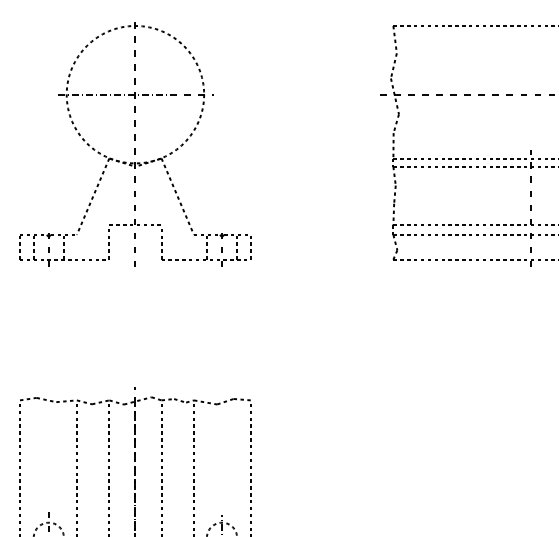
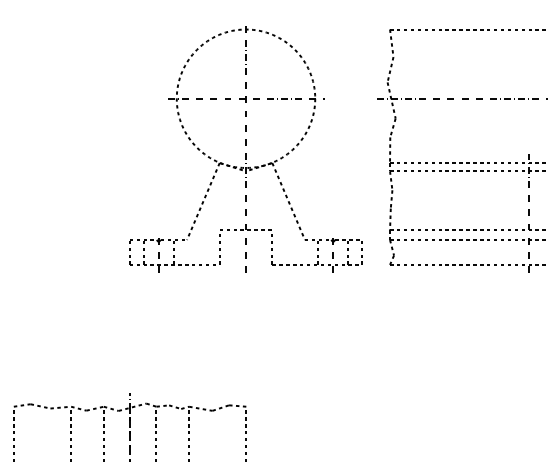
part: (135, 144) -> (246, 148), moved

